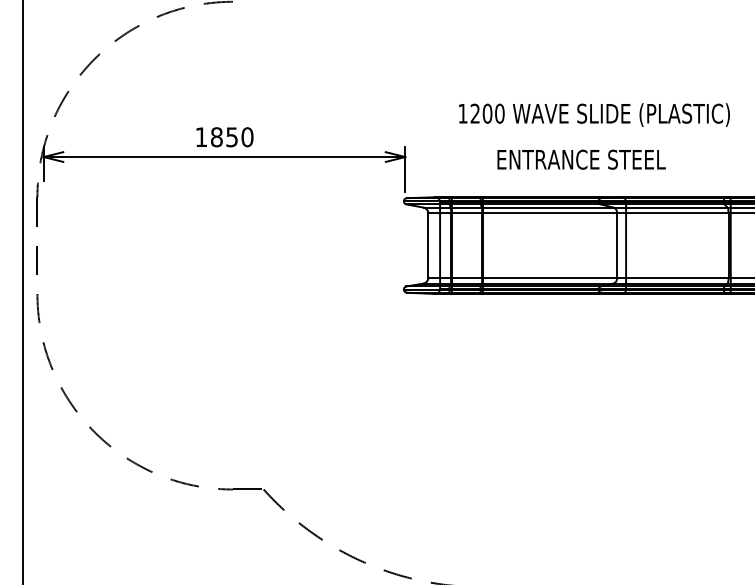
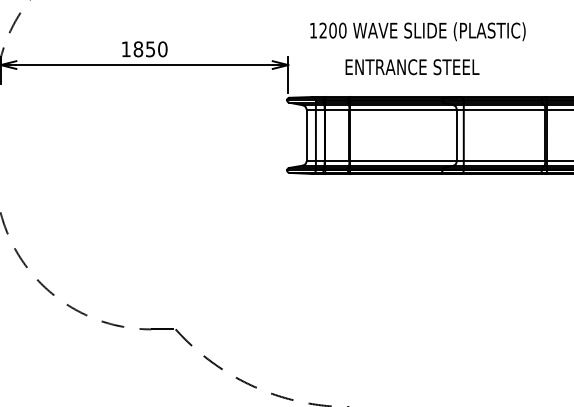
text: (594, 114) -> (418, 31), moved
text: (581, 159) -> (412, 67), moved

